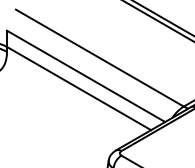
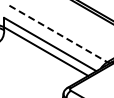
line: (100, 57) -> (58, 33), solid -> dashed

